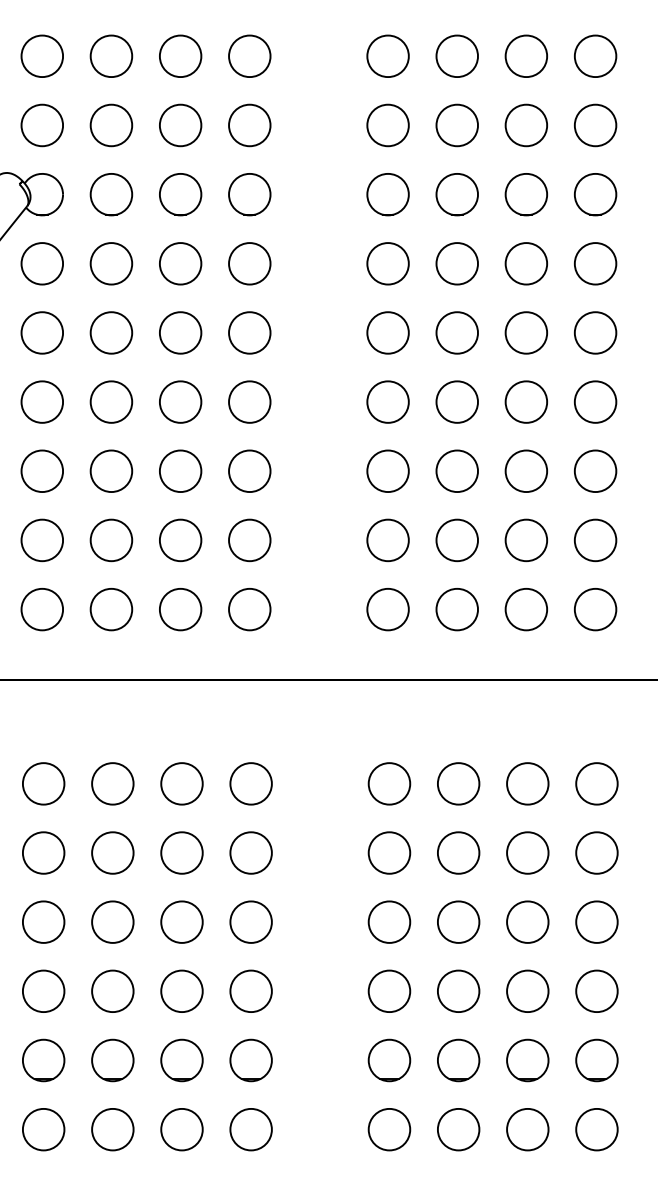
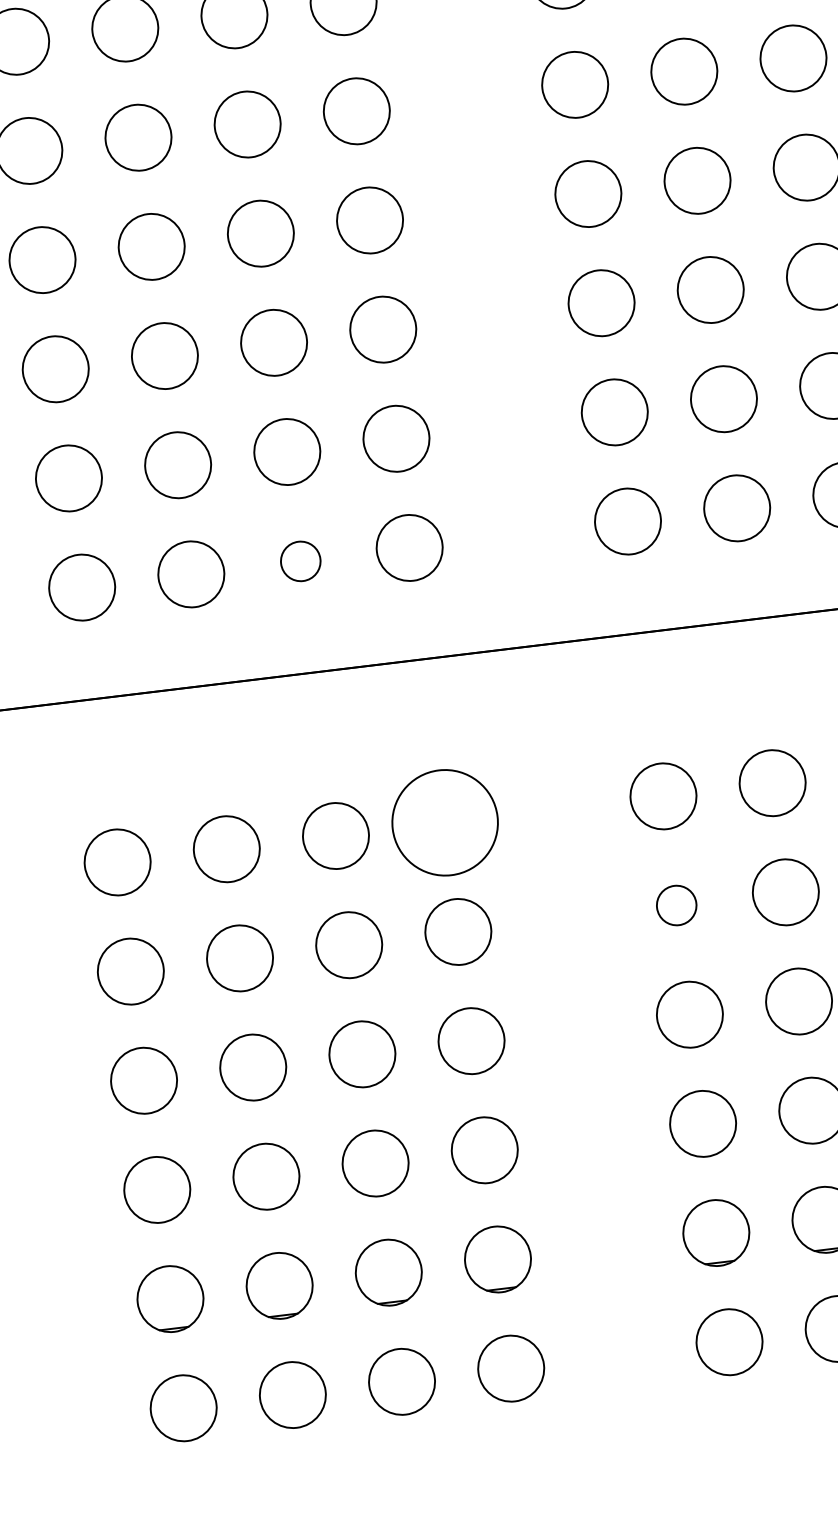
circle: (180, 609) -> (300, 561), size x0.6
circle: (250, 783) -> (444, 822), size x1.6
circle: (389, 852) -> (676, 904), size x0.6

